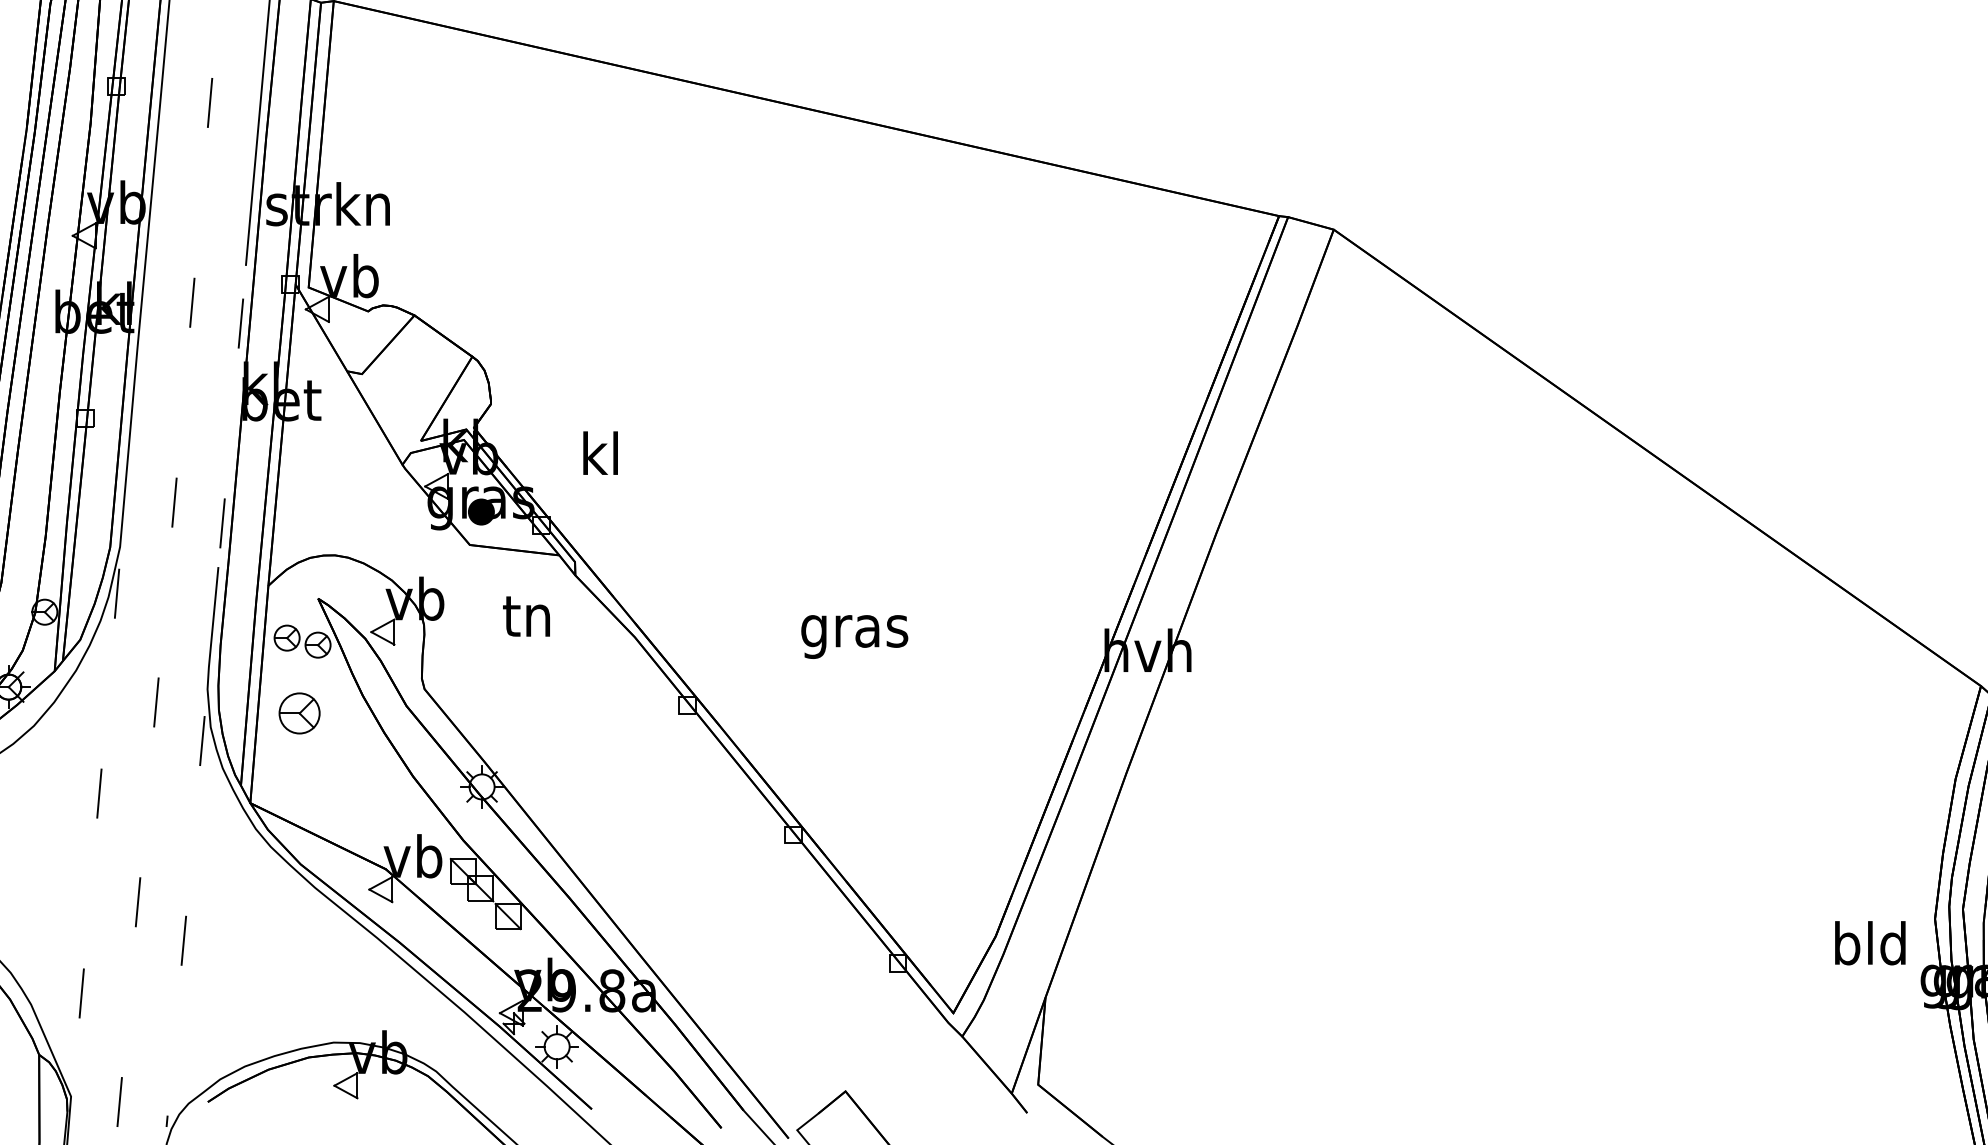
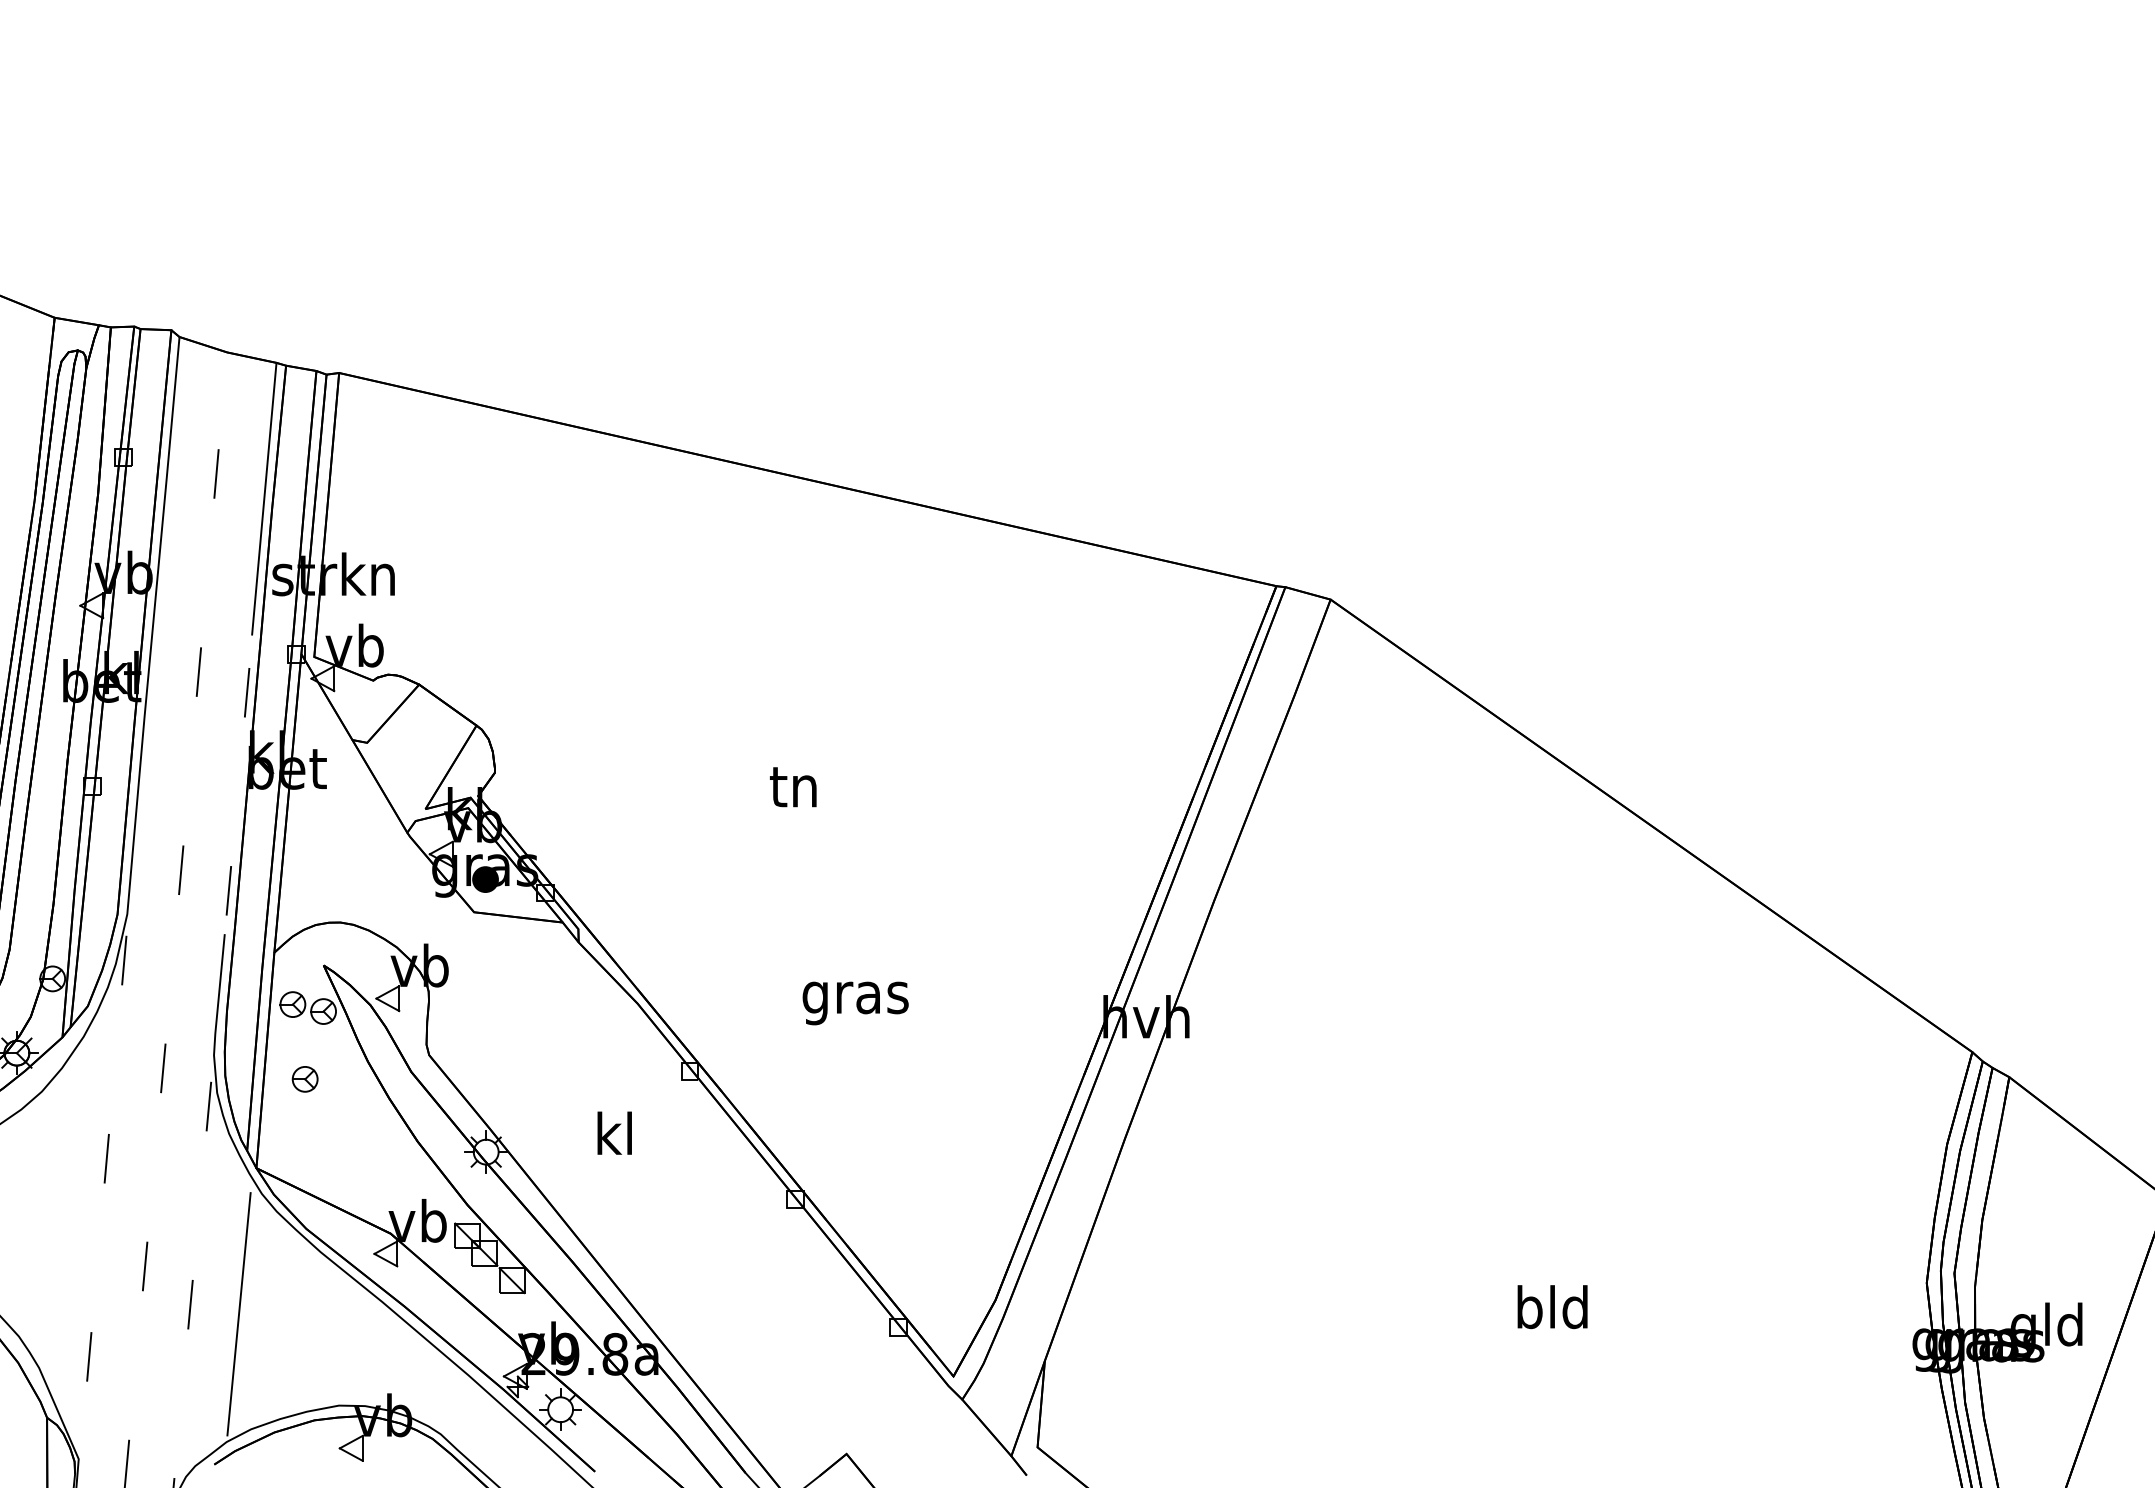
text: (600, 452) -> (614, 1132), moved
text: (526, 616) -> (793, 787), moved
part: (298, 713) -> (304, 1079), size x0.62
text: (1870, 943) -> (1552, 1307), moved
line: (232, 950) -> (238, 1314), added

